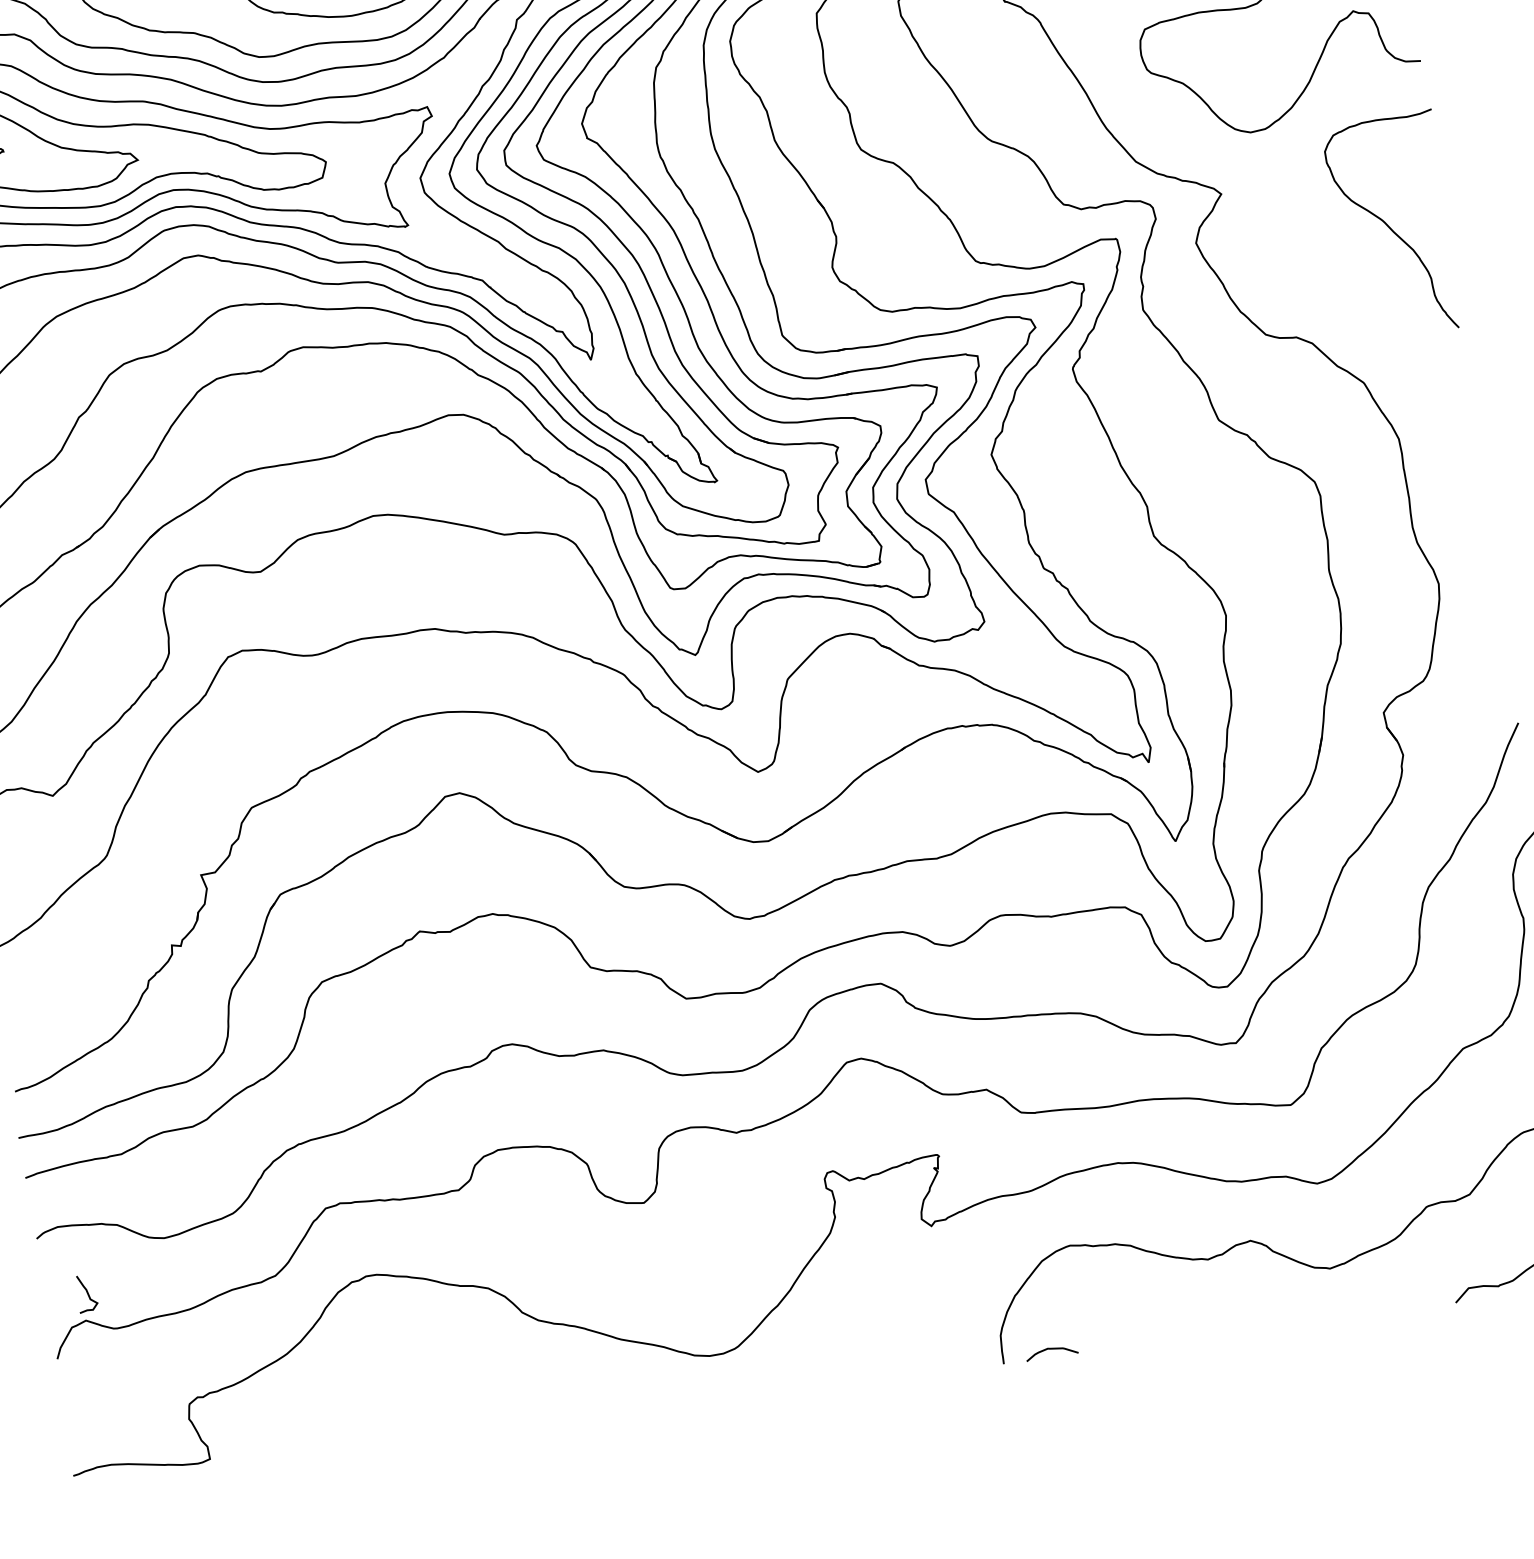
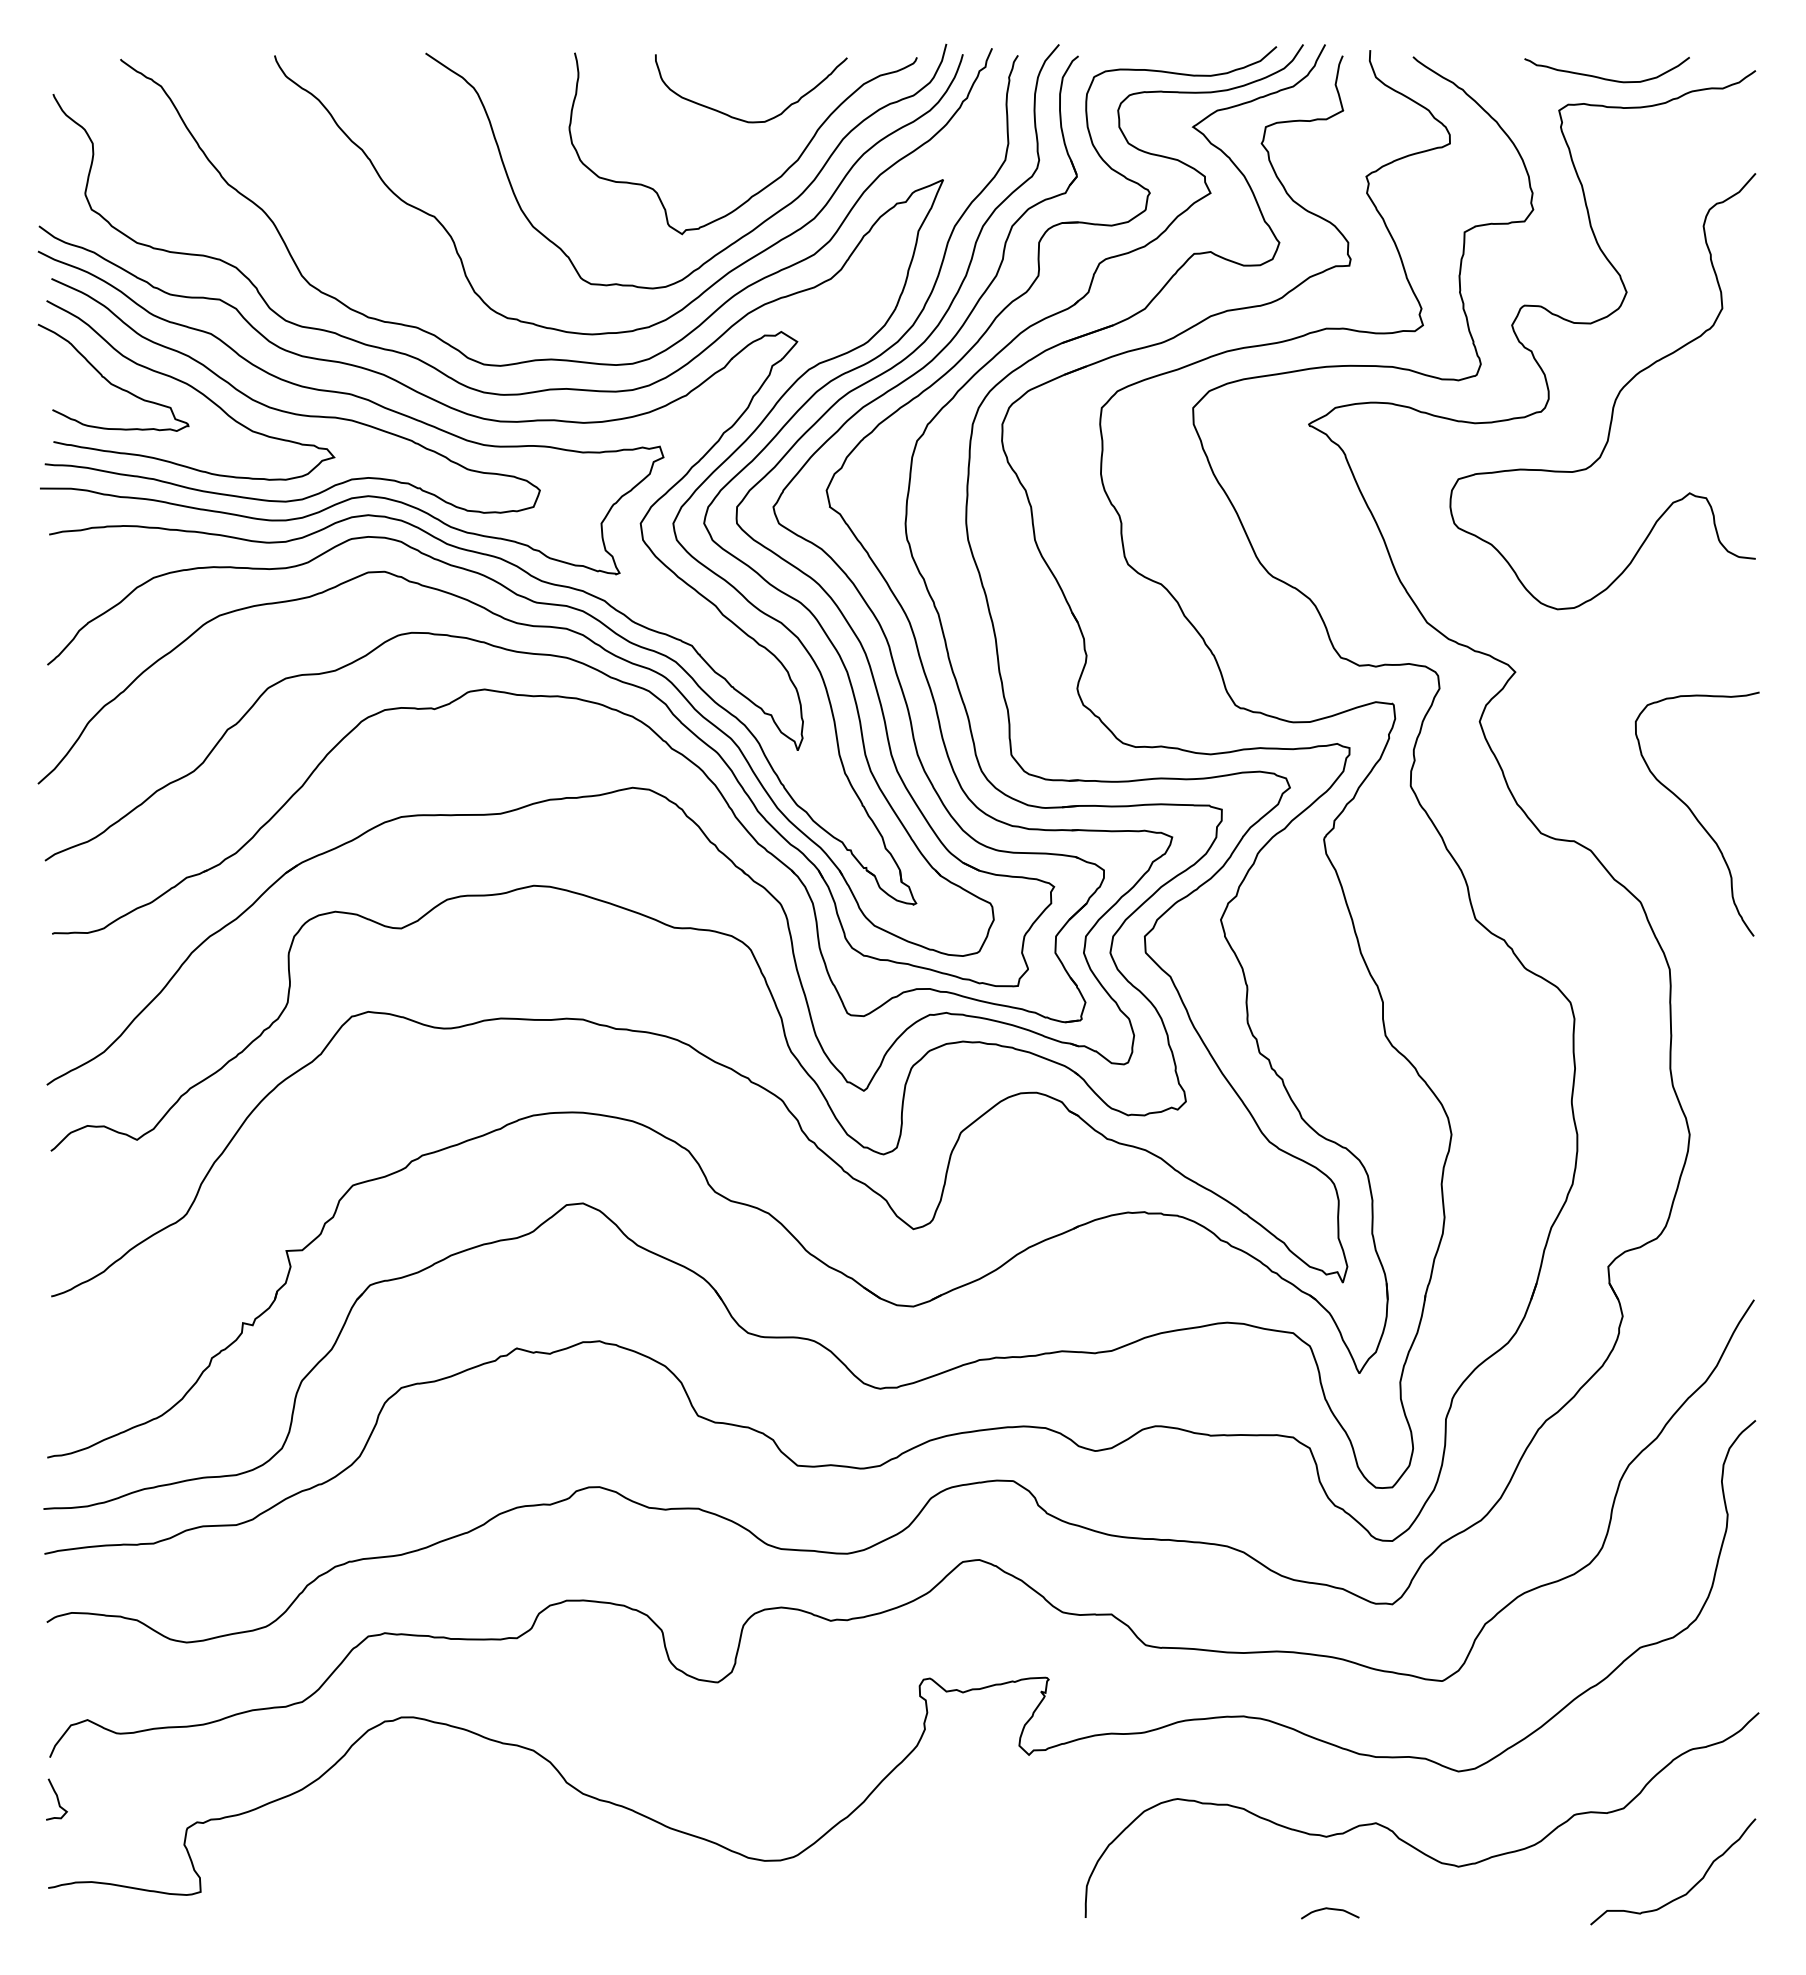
curve: (1389, 226) -> (1694, 814), moved
curve: (86, 1292) -> (56, 1798), moved
curve: (1051, 1349) -> (1330, 1909), moved

